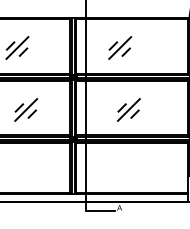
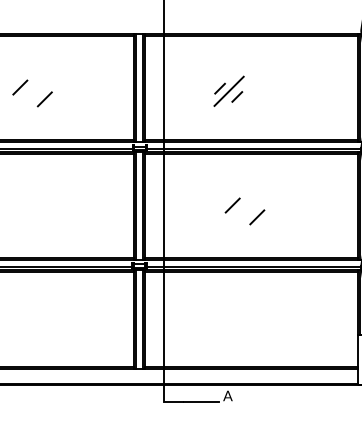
line: (17, 47) -> (33, 90), removed
part: (120, 47) -> (229, 90), size x0.7
part: (26, 109) -> (50, 208), removed
line: (128, 109) -> (244, 208), removed

